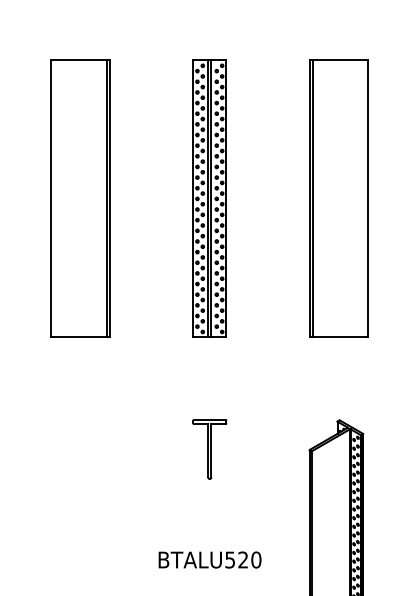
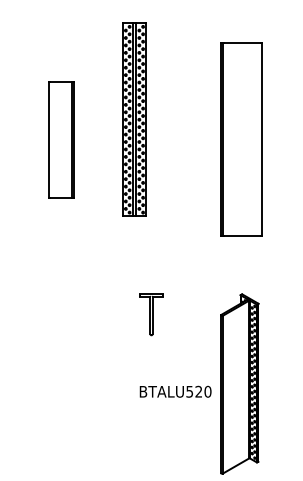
part: (80, 198) -> (61, 139), size x0.6
part: (209, 198) -> (134, 119), moved
text: (209, 559) -> (175, 391), moved

